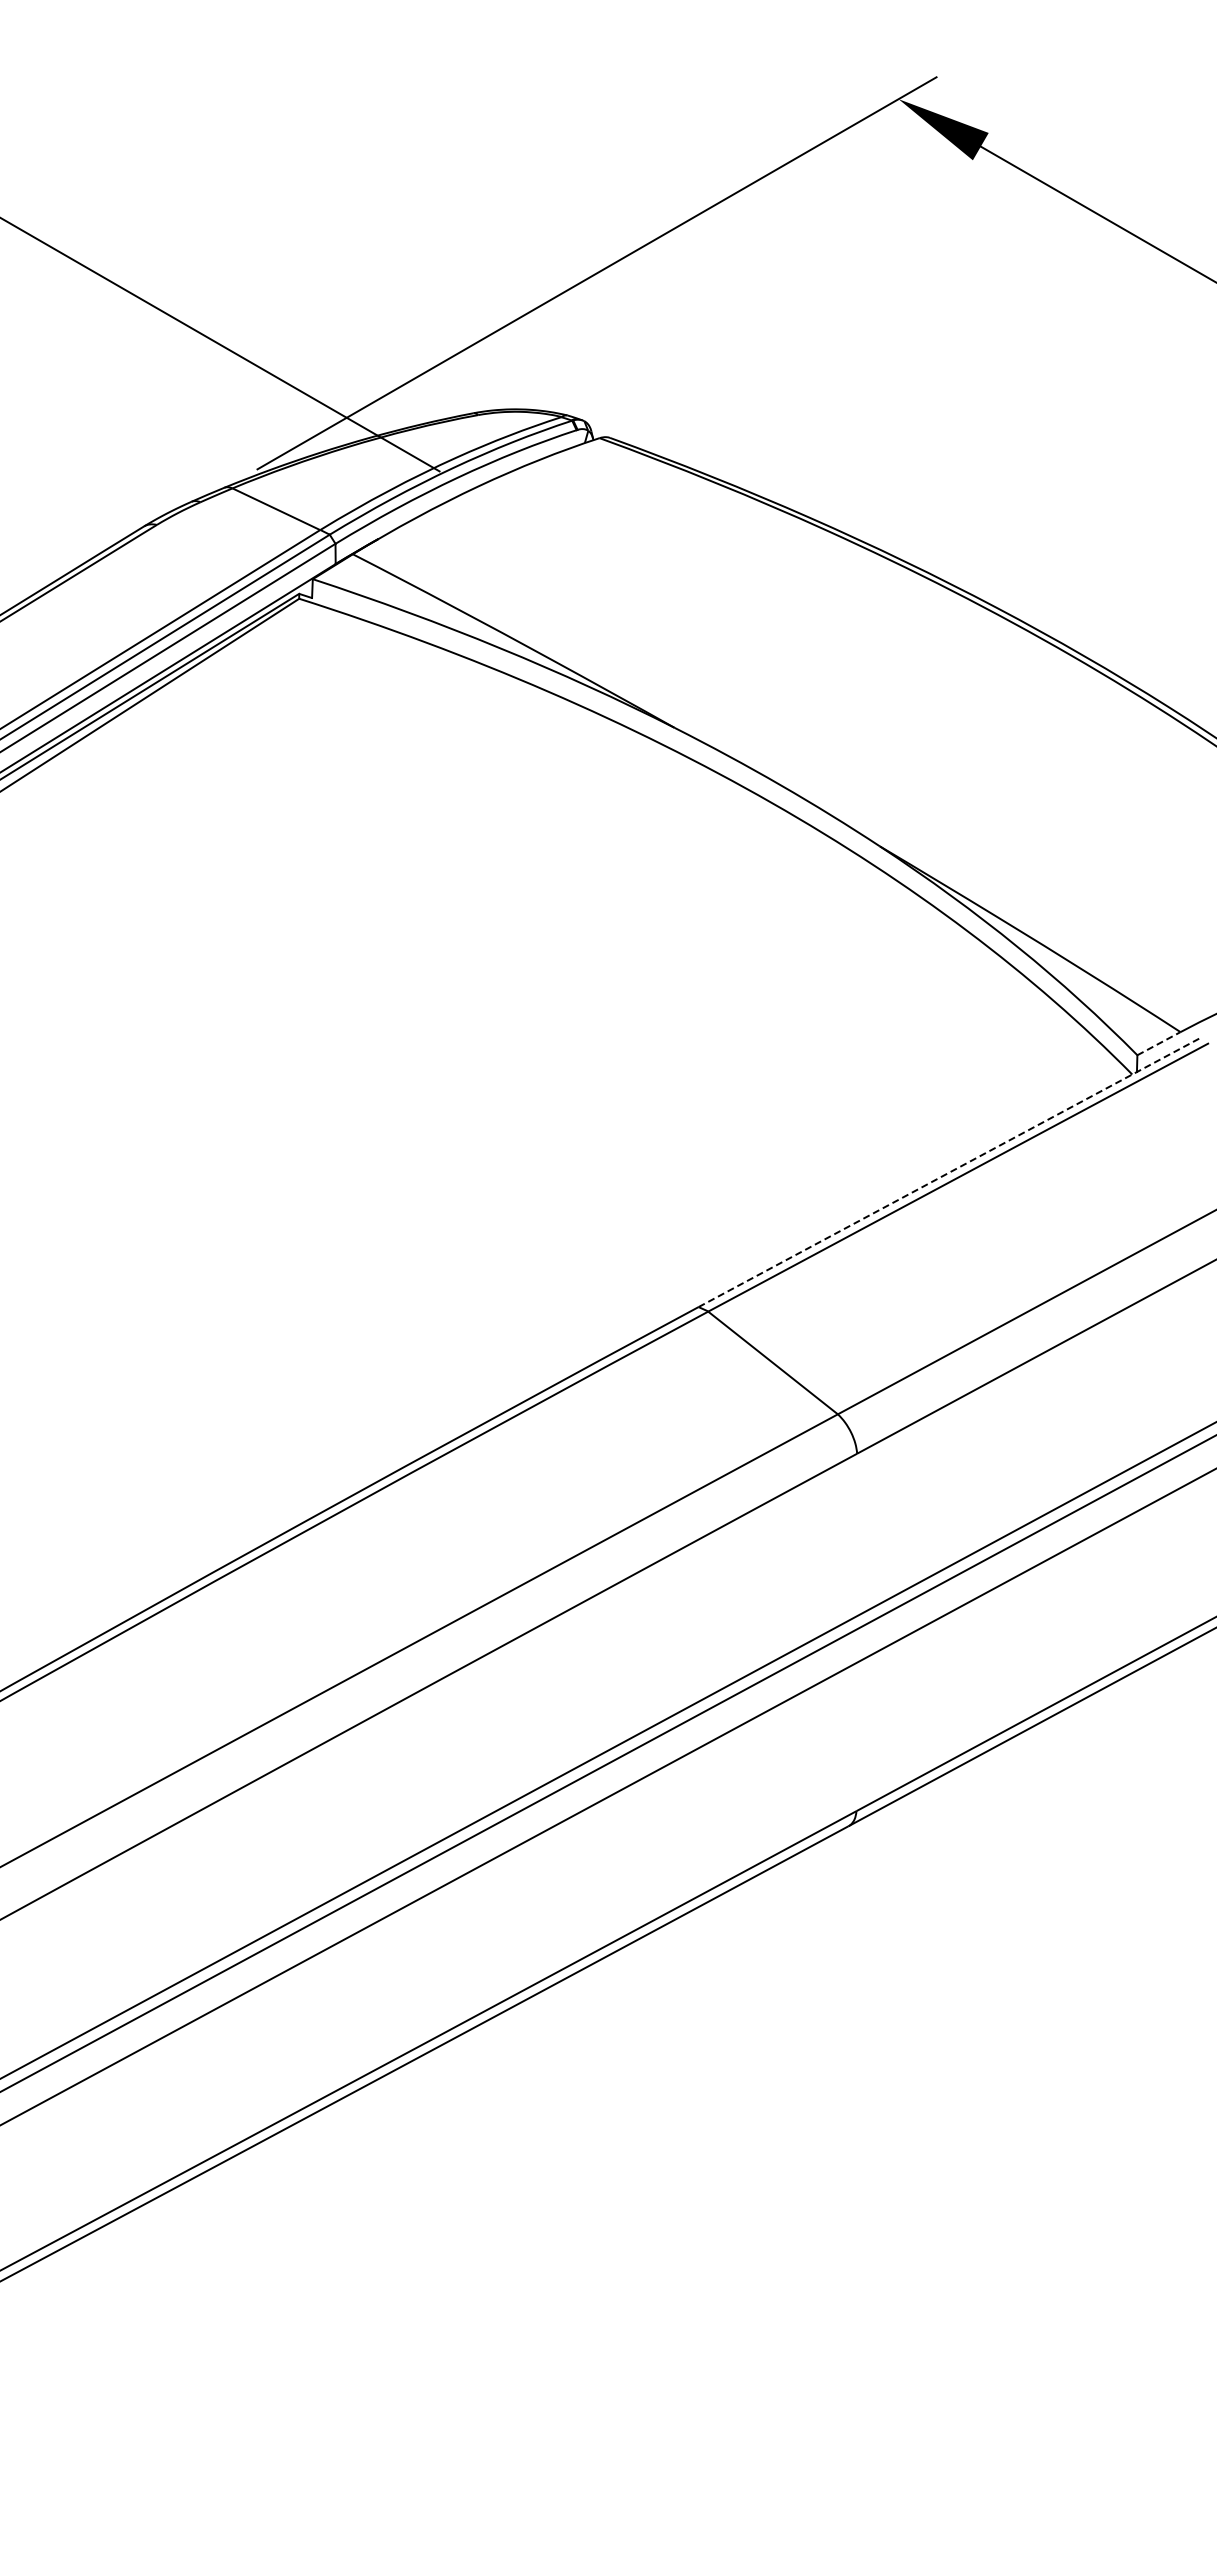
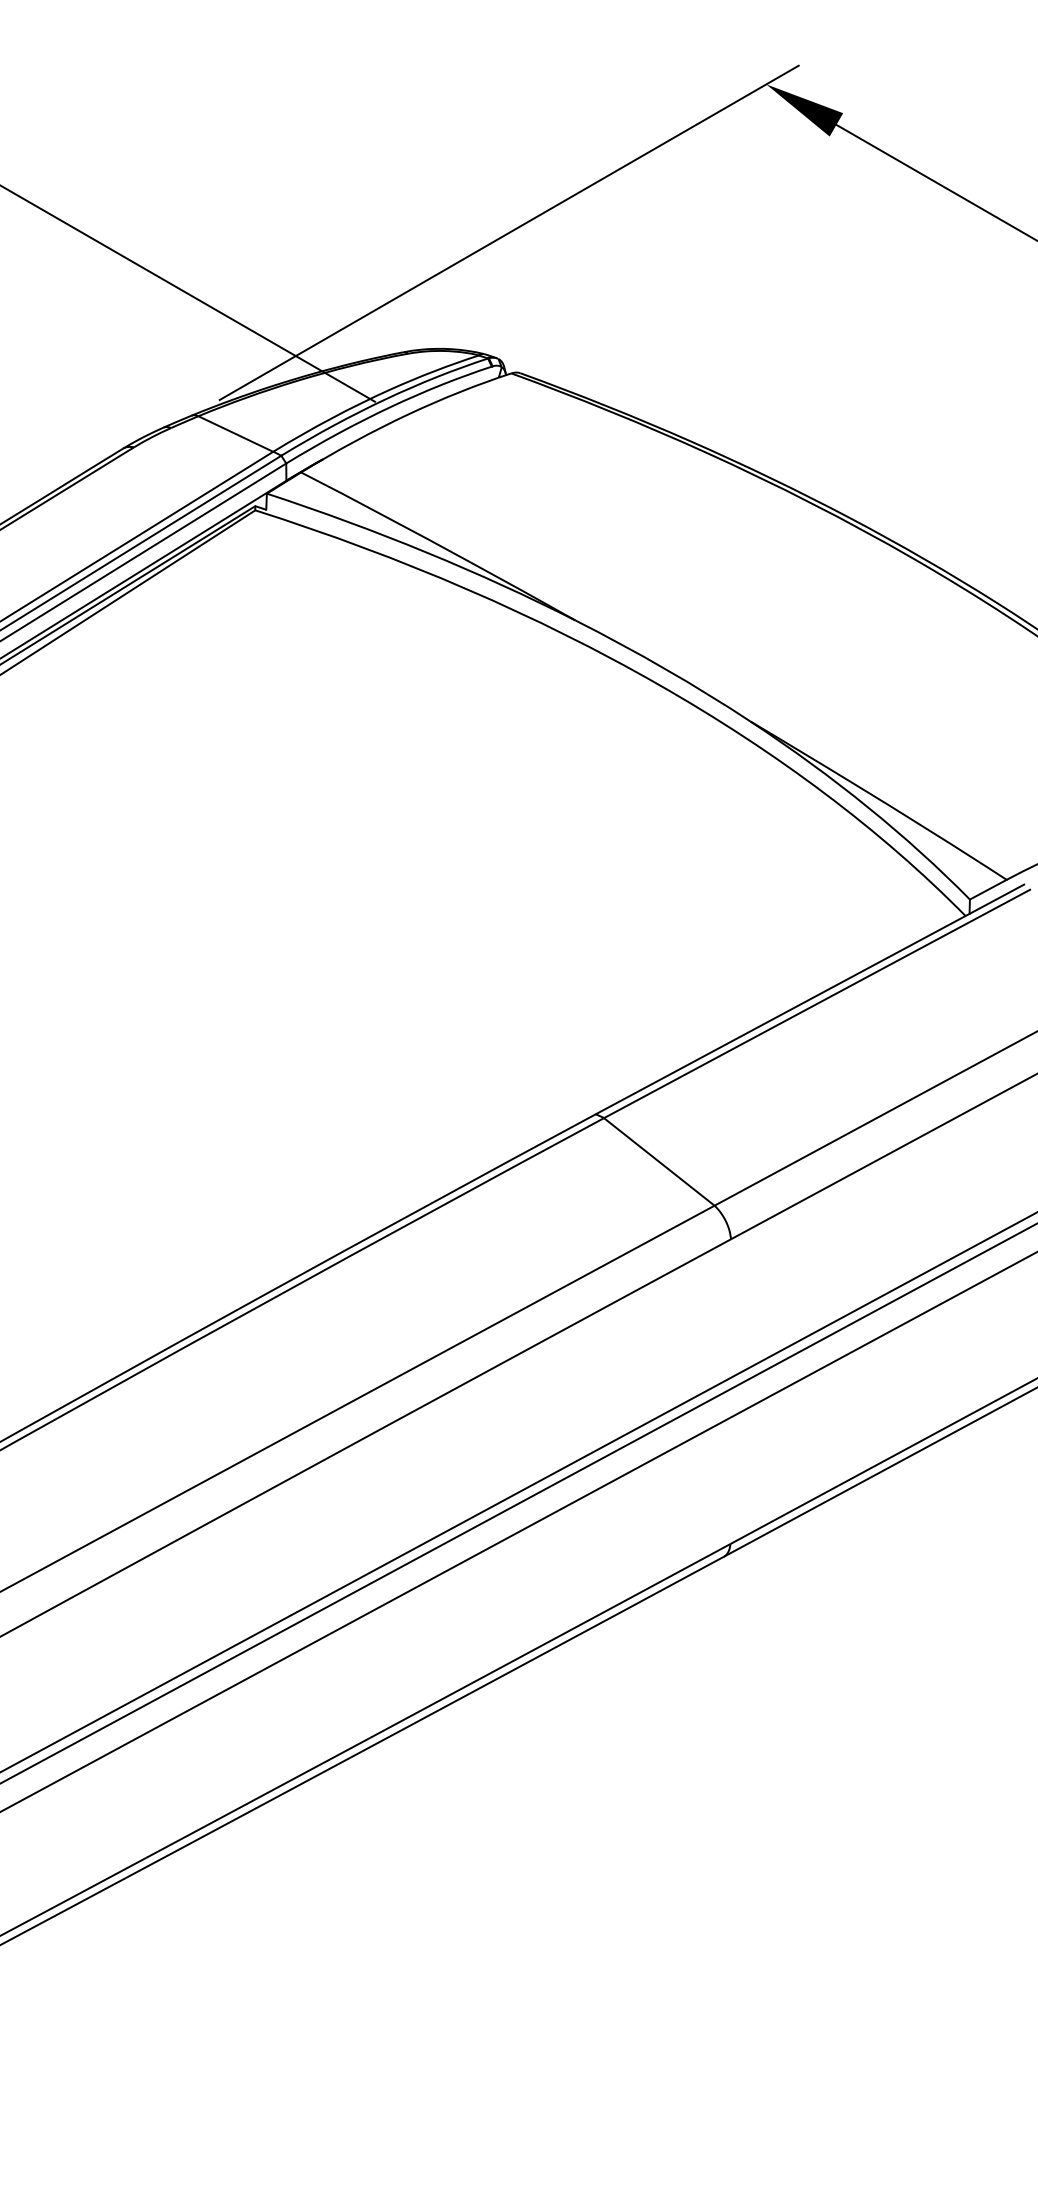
line: (1159, 1043) -> (988, 889), dashed -> solid
line: (950, 1172) -> (810, 999), dashed -> solid

